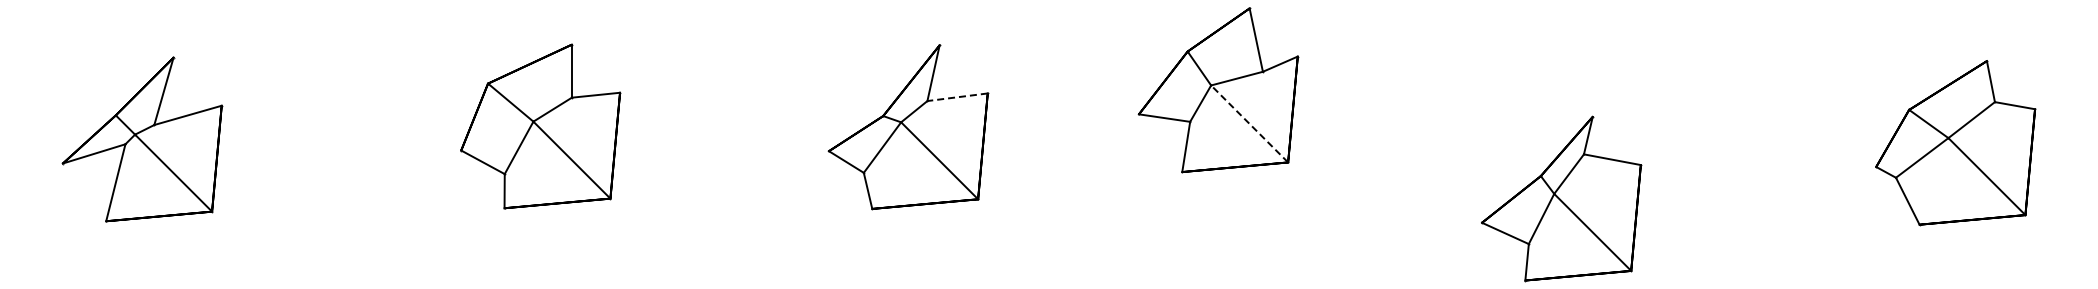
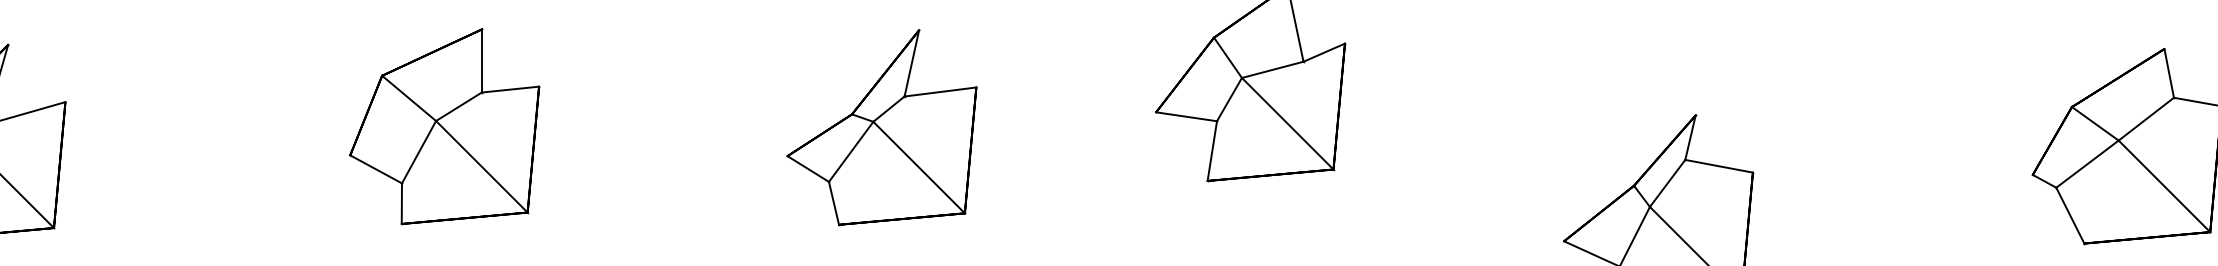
line: (957, 97) -> (940, 92), dashed -> solid
line: (1249, 123) -> (1287, 123), dashed -> solid

